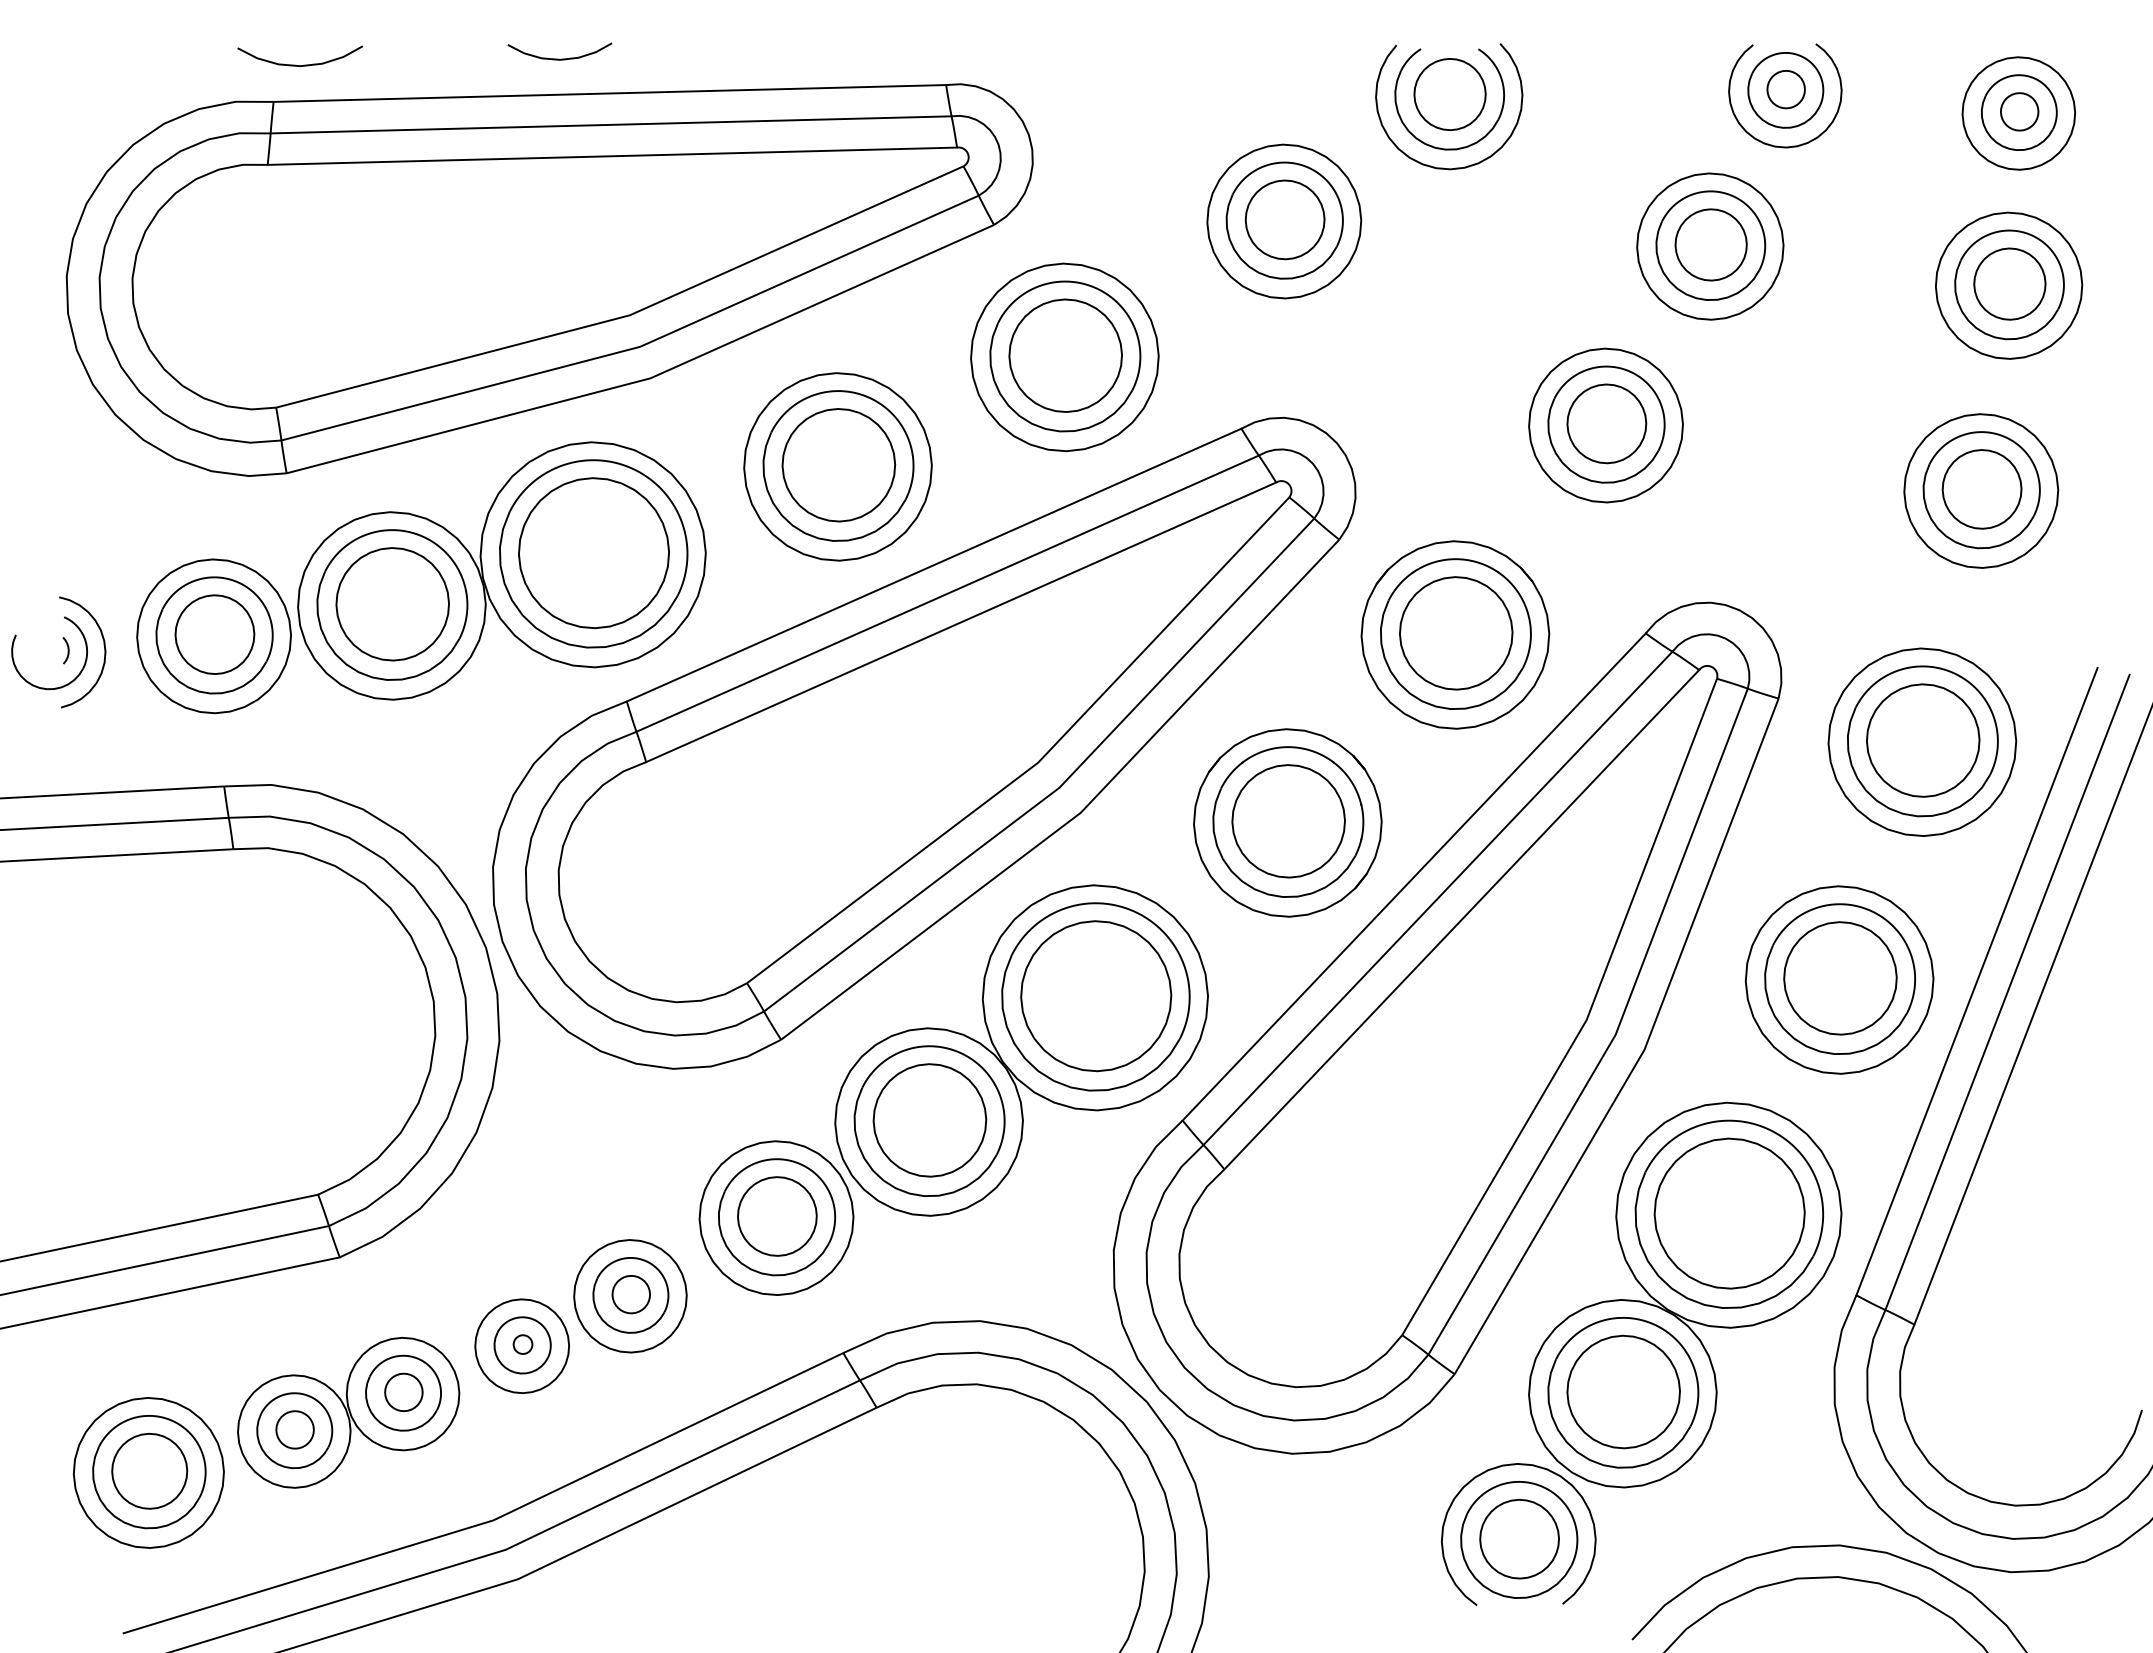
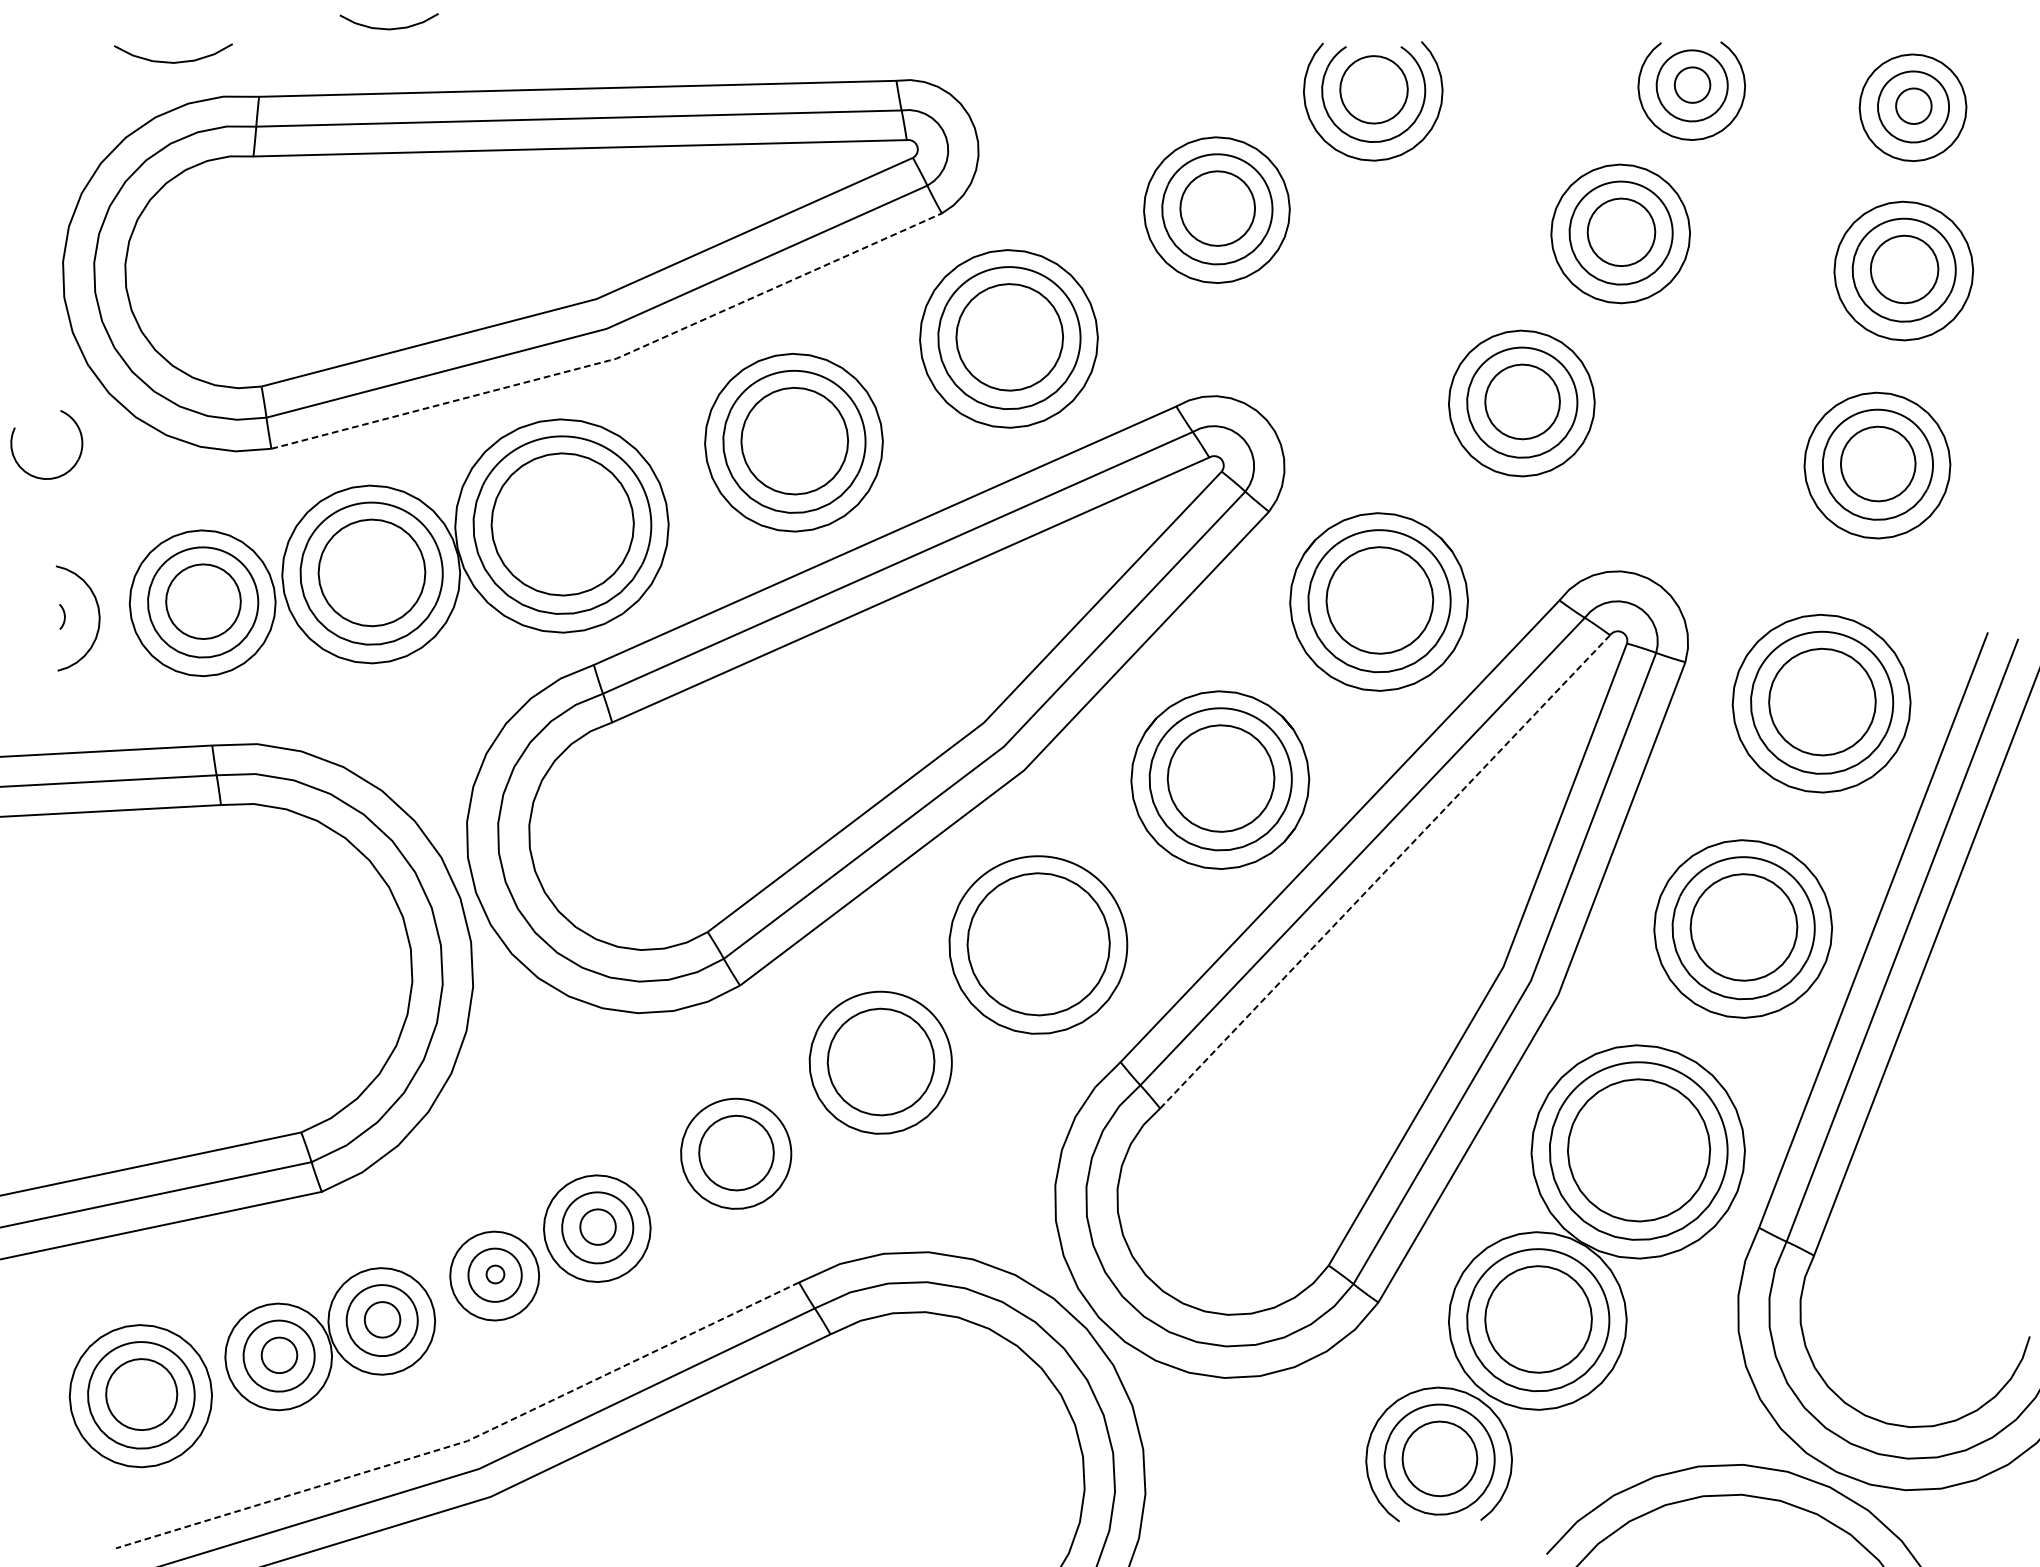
curve: (559, 58) -> (388, 28), moved
curve: (295, 64) -> (168, 61), moved
line: (650, 378) -> (616, 358), solid -> dashed
part: (44, 687) -> (41, 477), moved
line: (1461, 919) -> (1384, 871), solid -> dashed
part: (953, 1089) -> (903, 1032), removed
line: (493, 1520) -> (467, 1441), solid -> dashed

